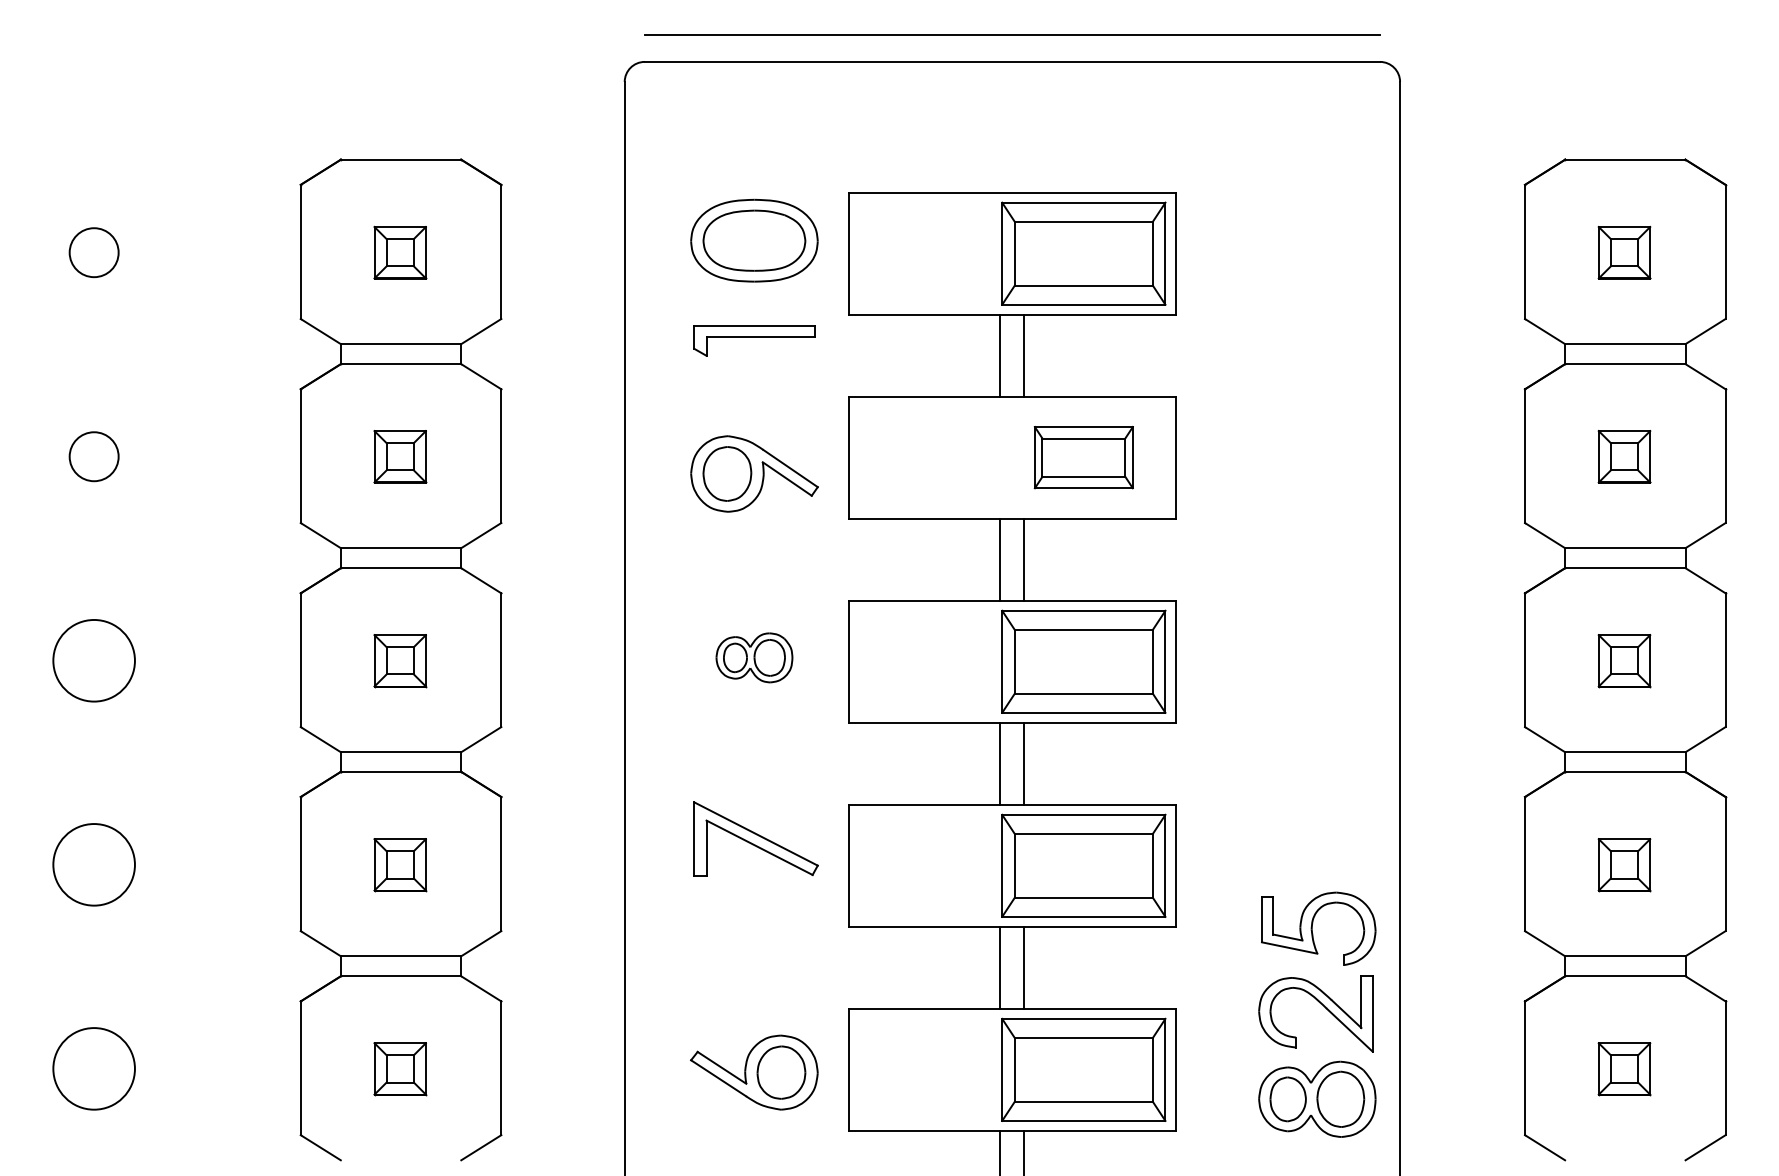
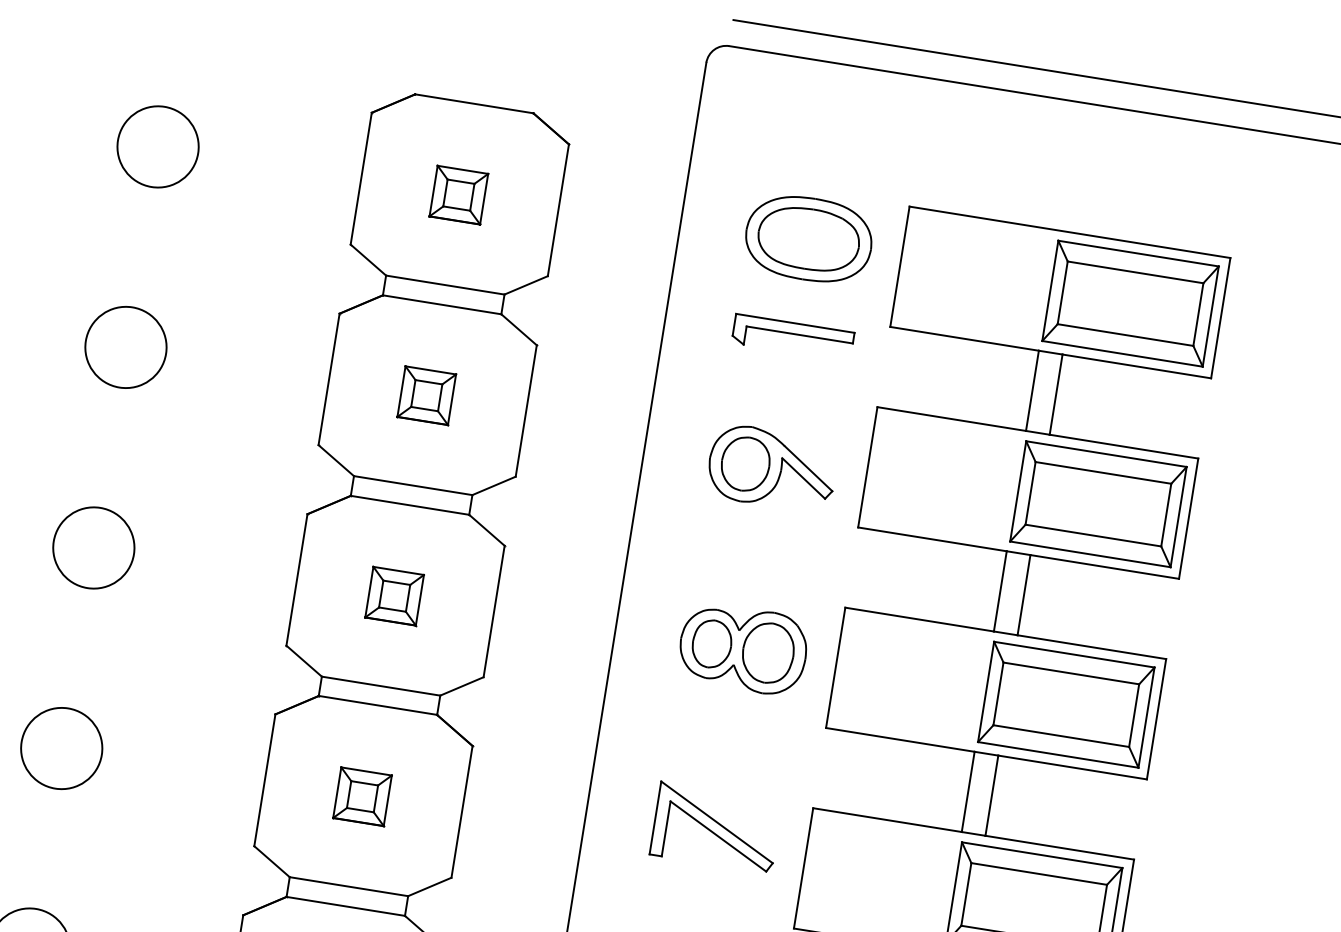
circle: (93, 252) -> (157, 146), size x1.67
circle: (93, 456) -> (125, 347), size x1.67
part: (1083, 457) -> (1098, 503), size x1.67
part: (754, 657) -> (743, 648), size x1.67

